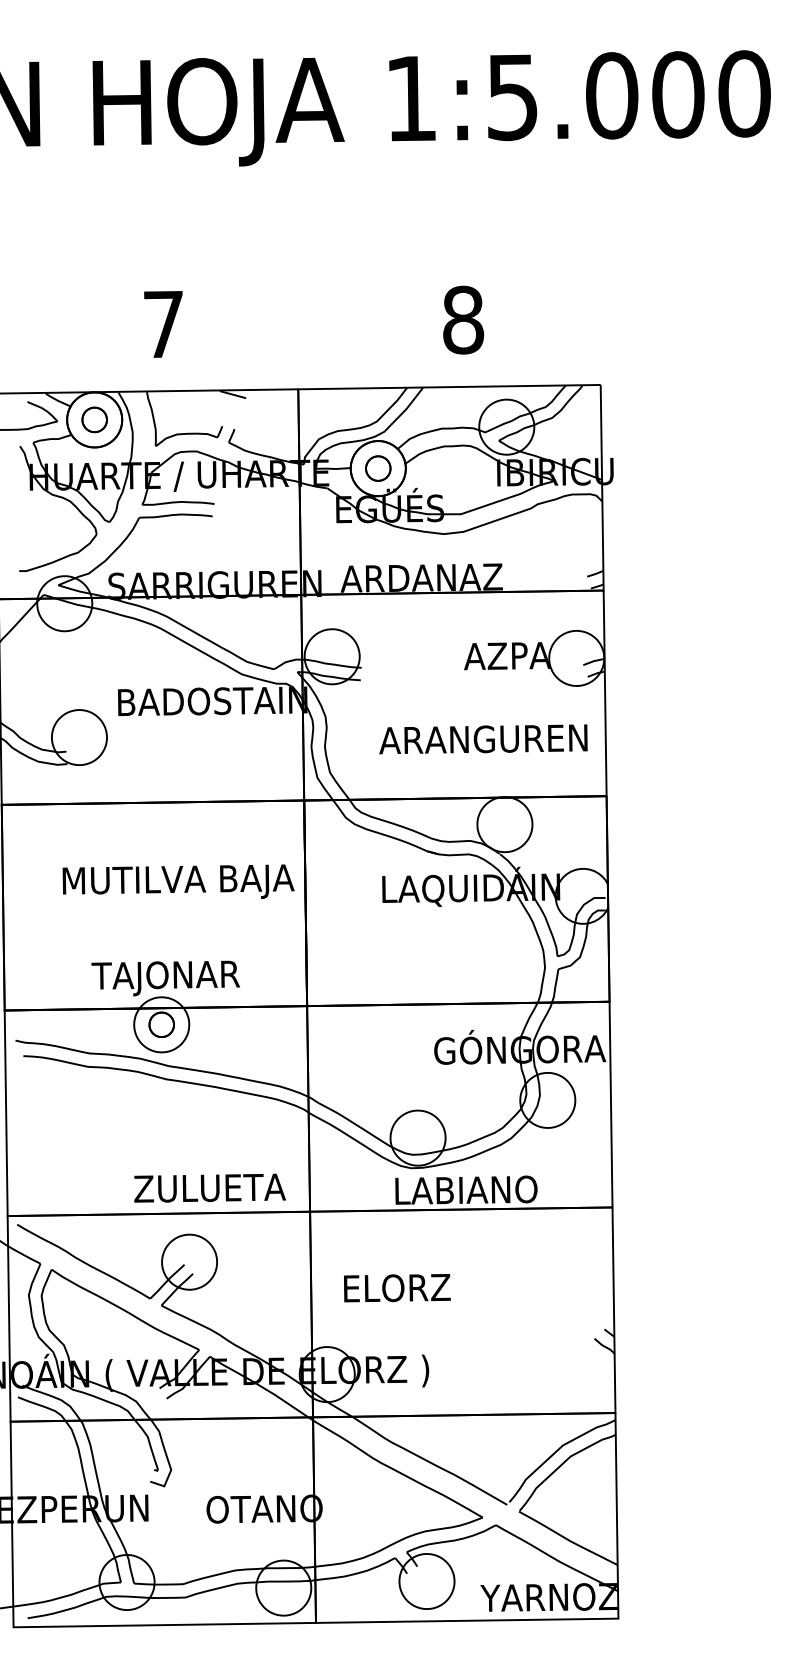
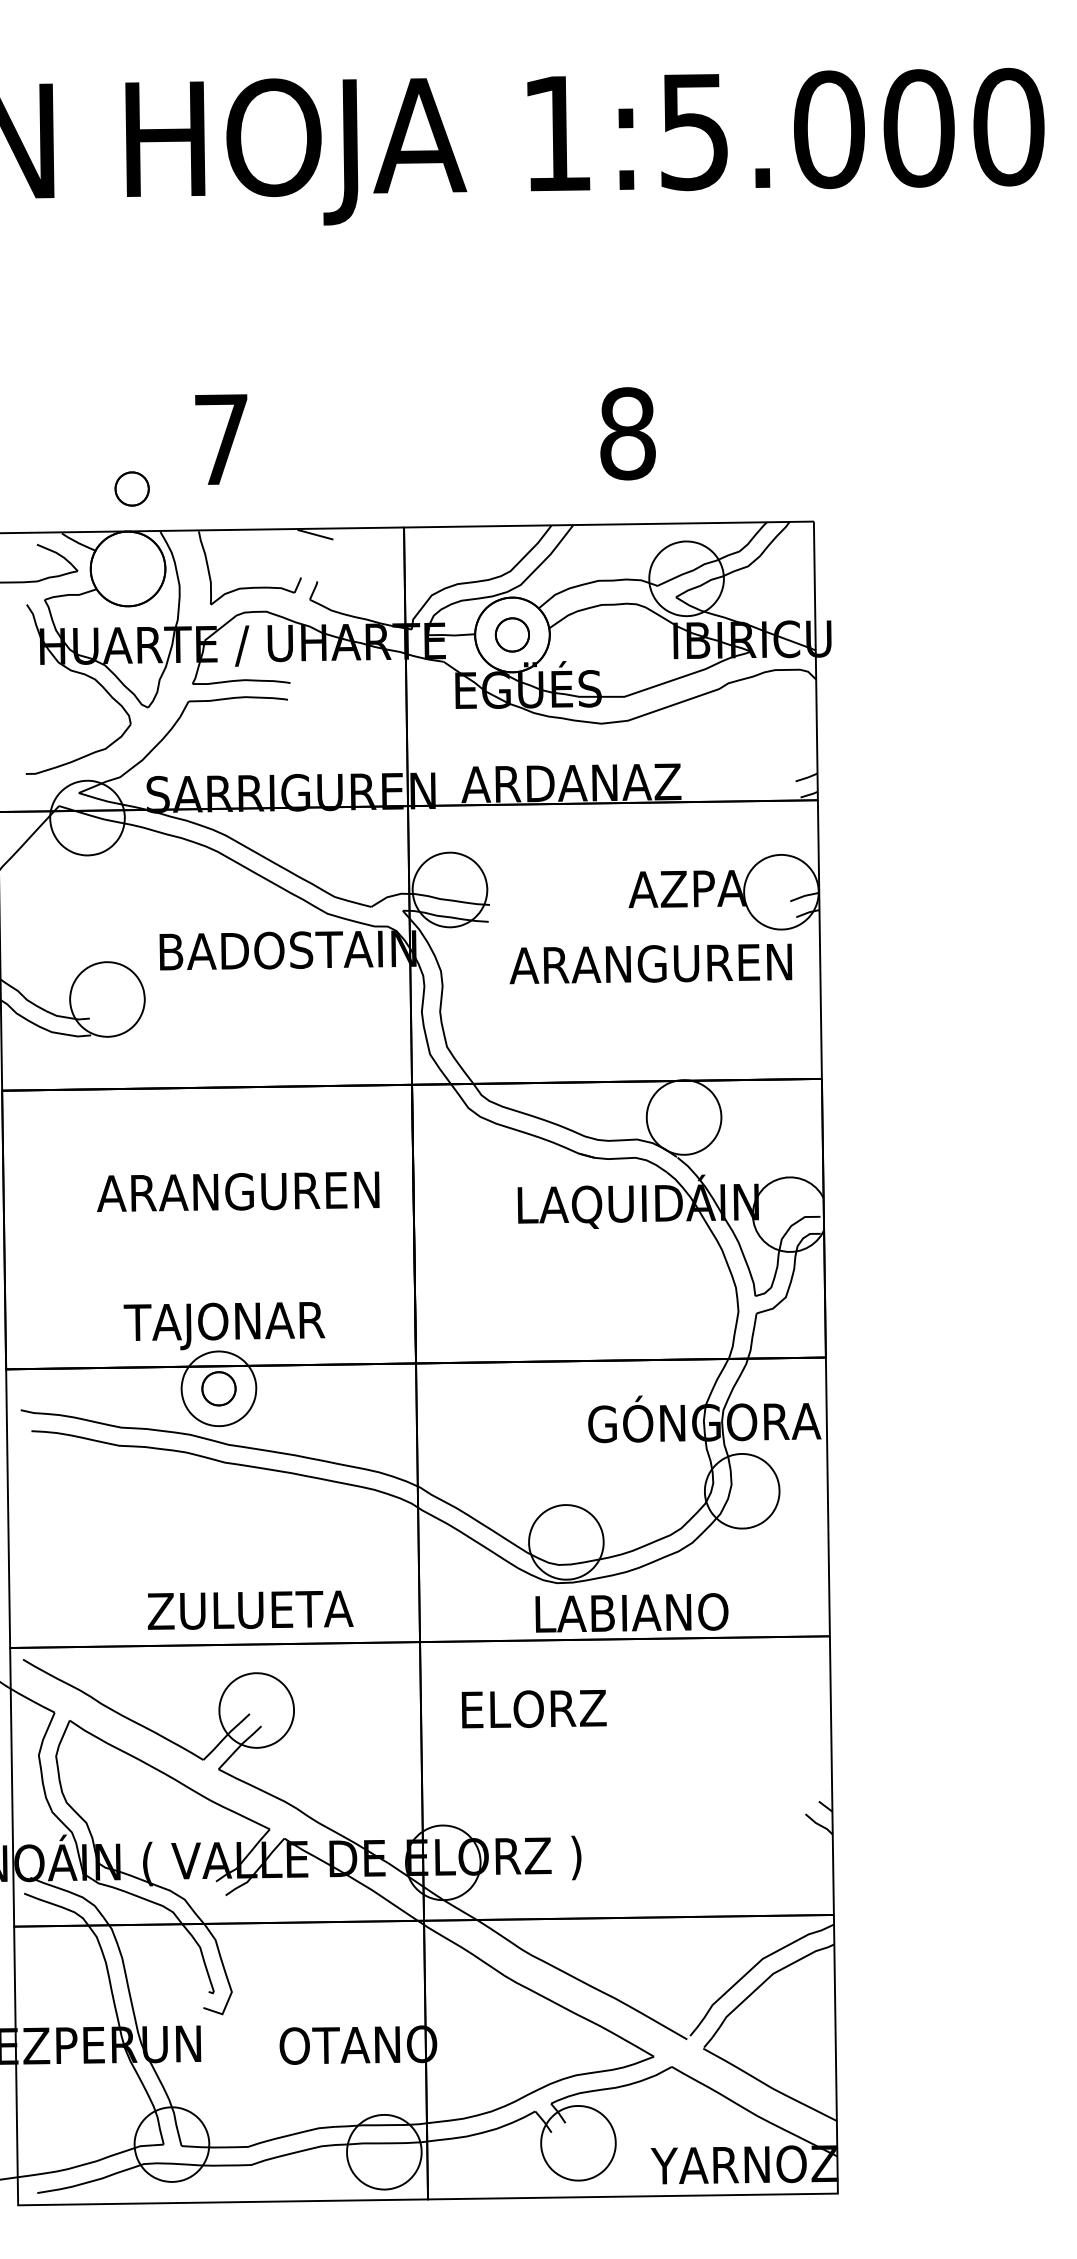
part: (94, 419) -> (131, 488), moved
text: (483, 739) -> (650, 964), moved
text: (178, 881) -> (241, 1194), MUTILVA BAJA -> ARANGUREN
text: (209, 1187) -> (249, 1609), moved
text: (397, 1288) -> (534, 1709), moved

